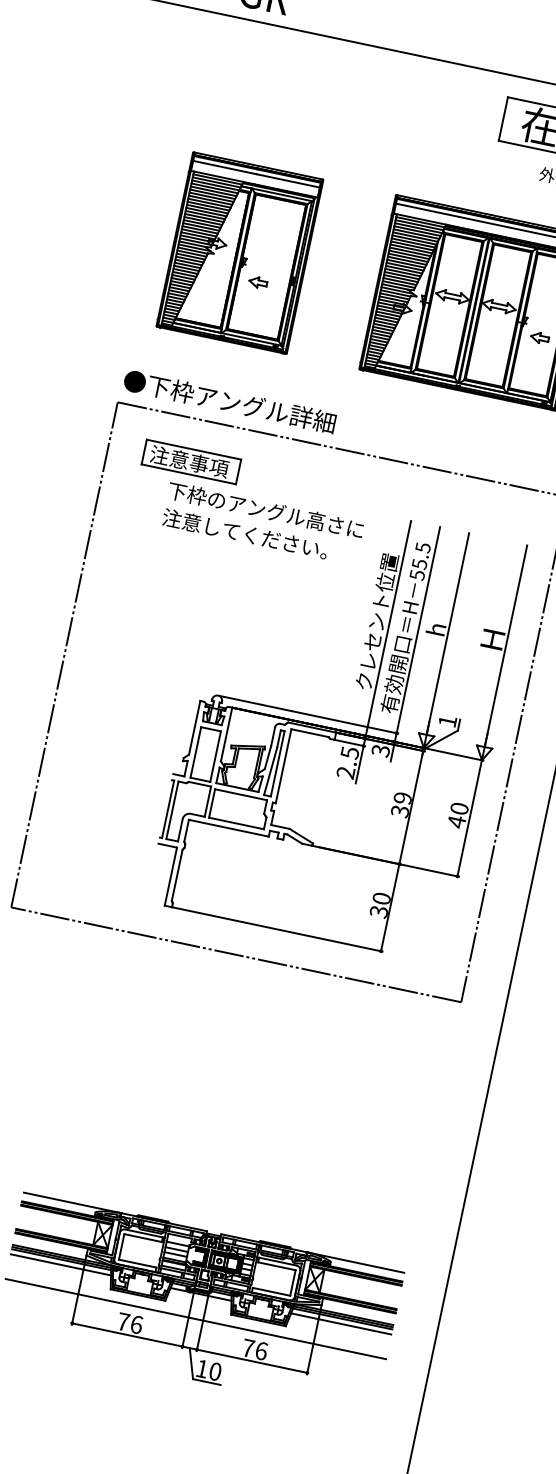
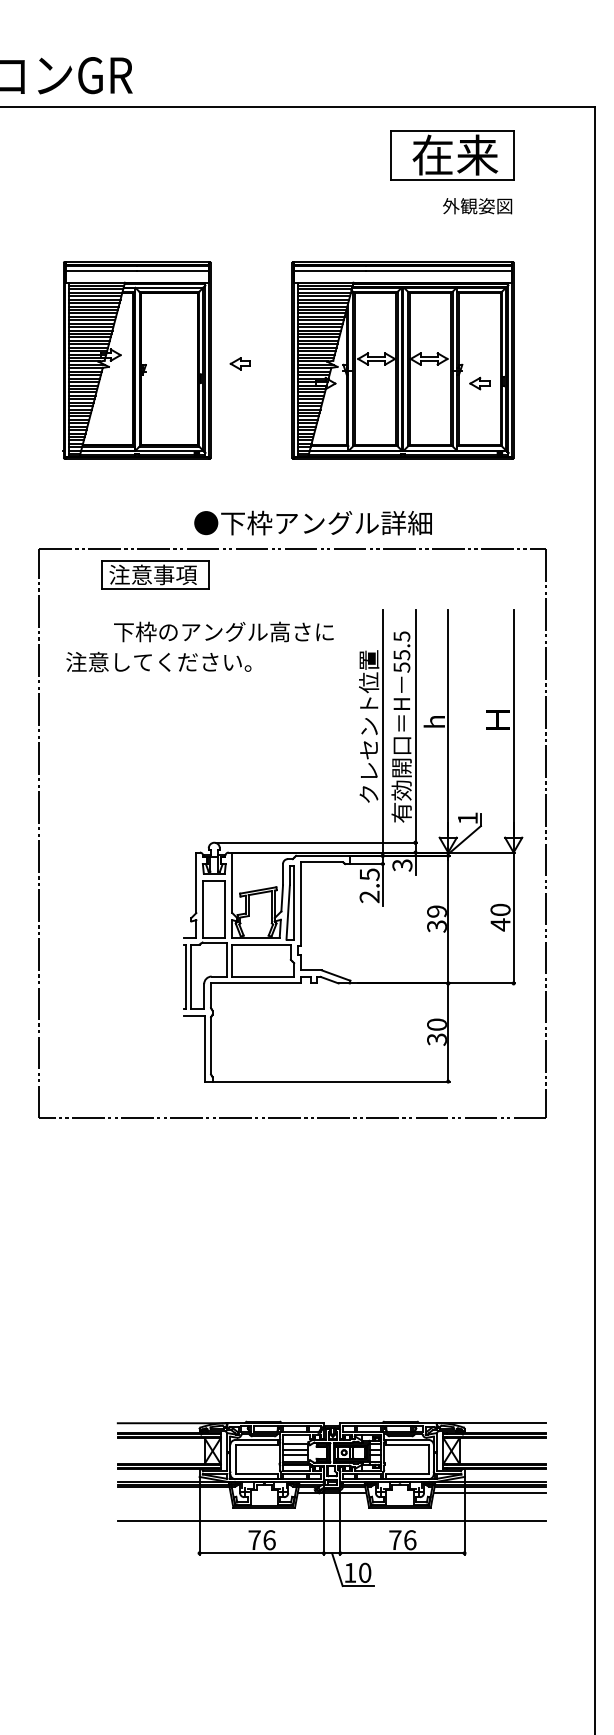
part: (257, 281) -> (239, 363), moved
text: (229, 401) -> (312, 522), moved
part: (191, 461) -> (155, 574), moved
text: (245, 533) -> (158, 661), moved
line: (60, 1264) -> (173, 1492), removed

